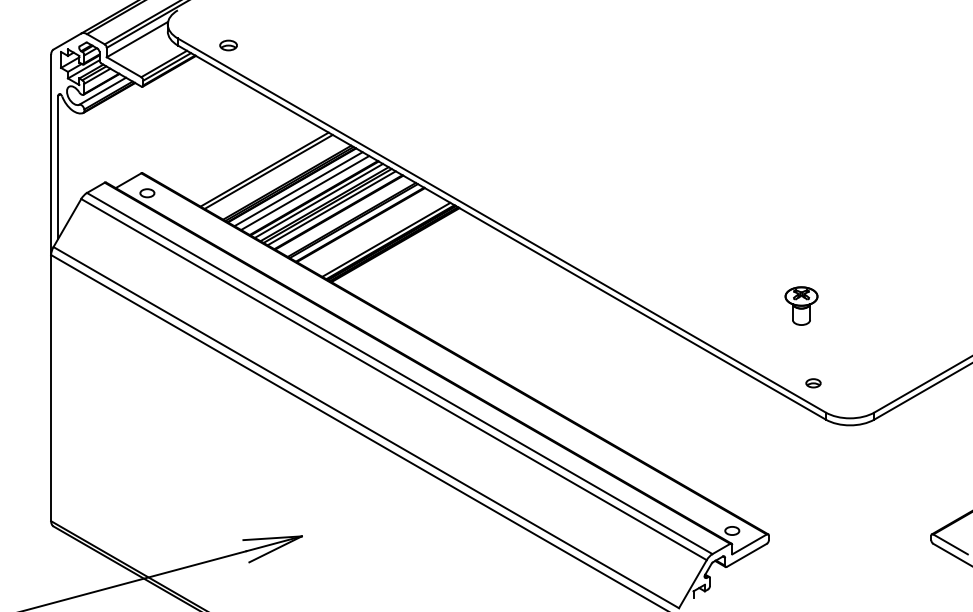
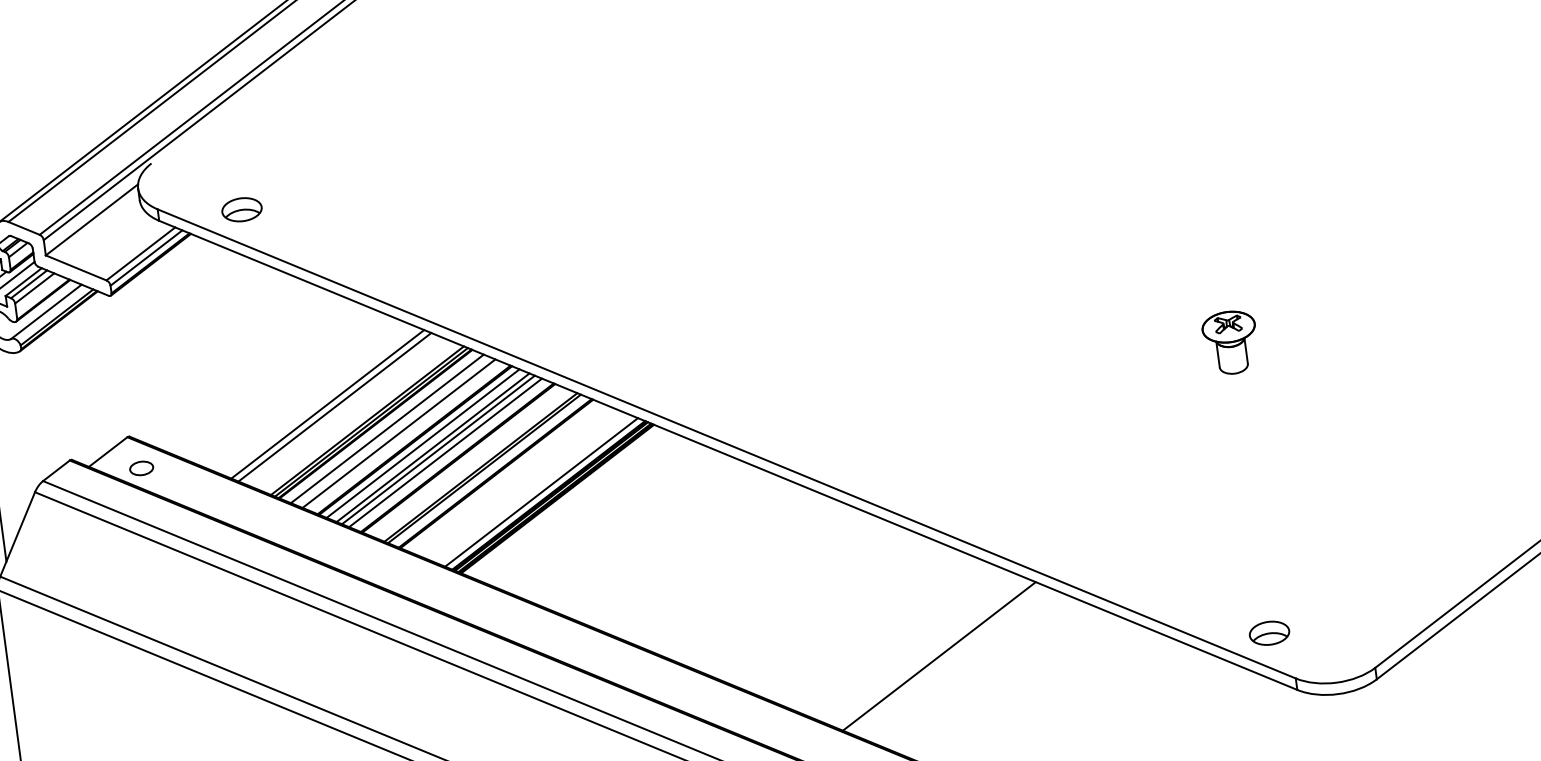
part: (228, 45) -> (241, 209), size x1.43
part: (801, 305) -> (1230, 341), moved
line: (612, 370) -> (938, 656), added
part: (813, 383) -> (1269, 633), size x1.67

